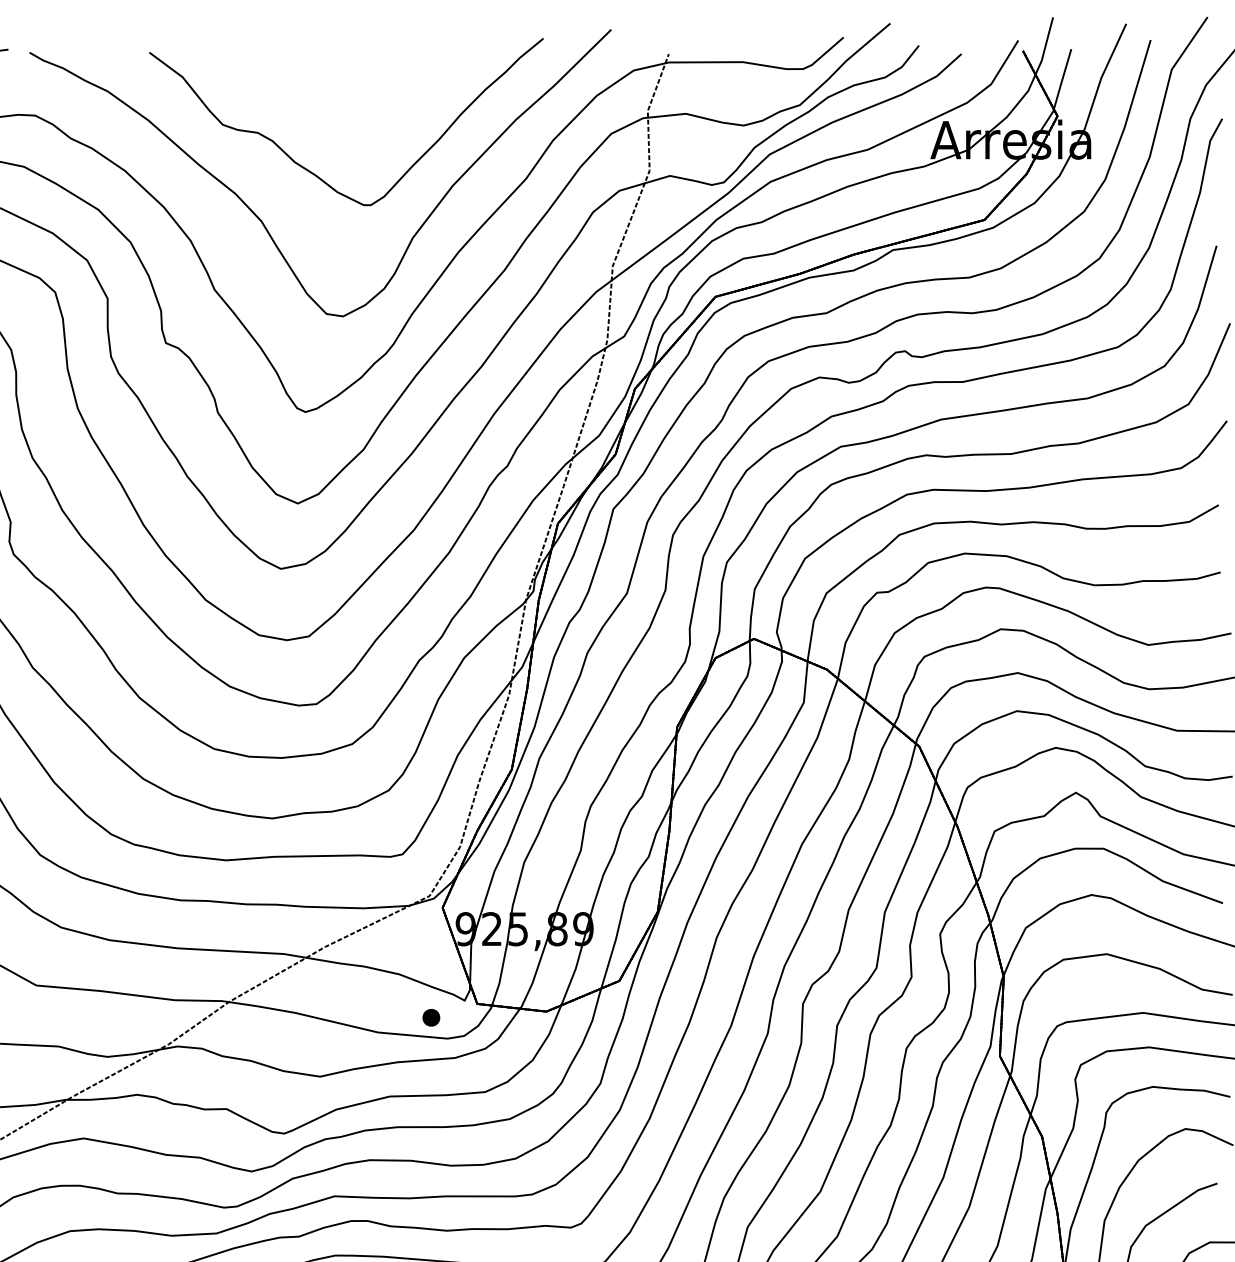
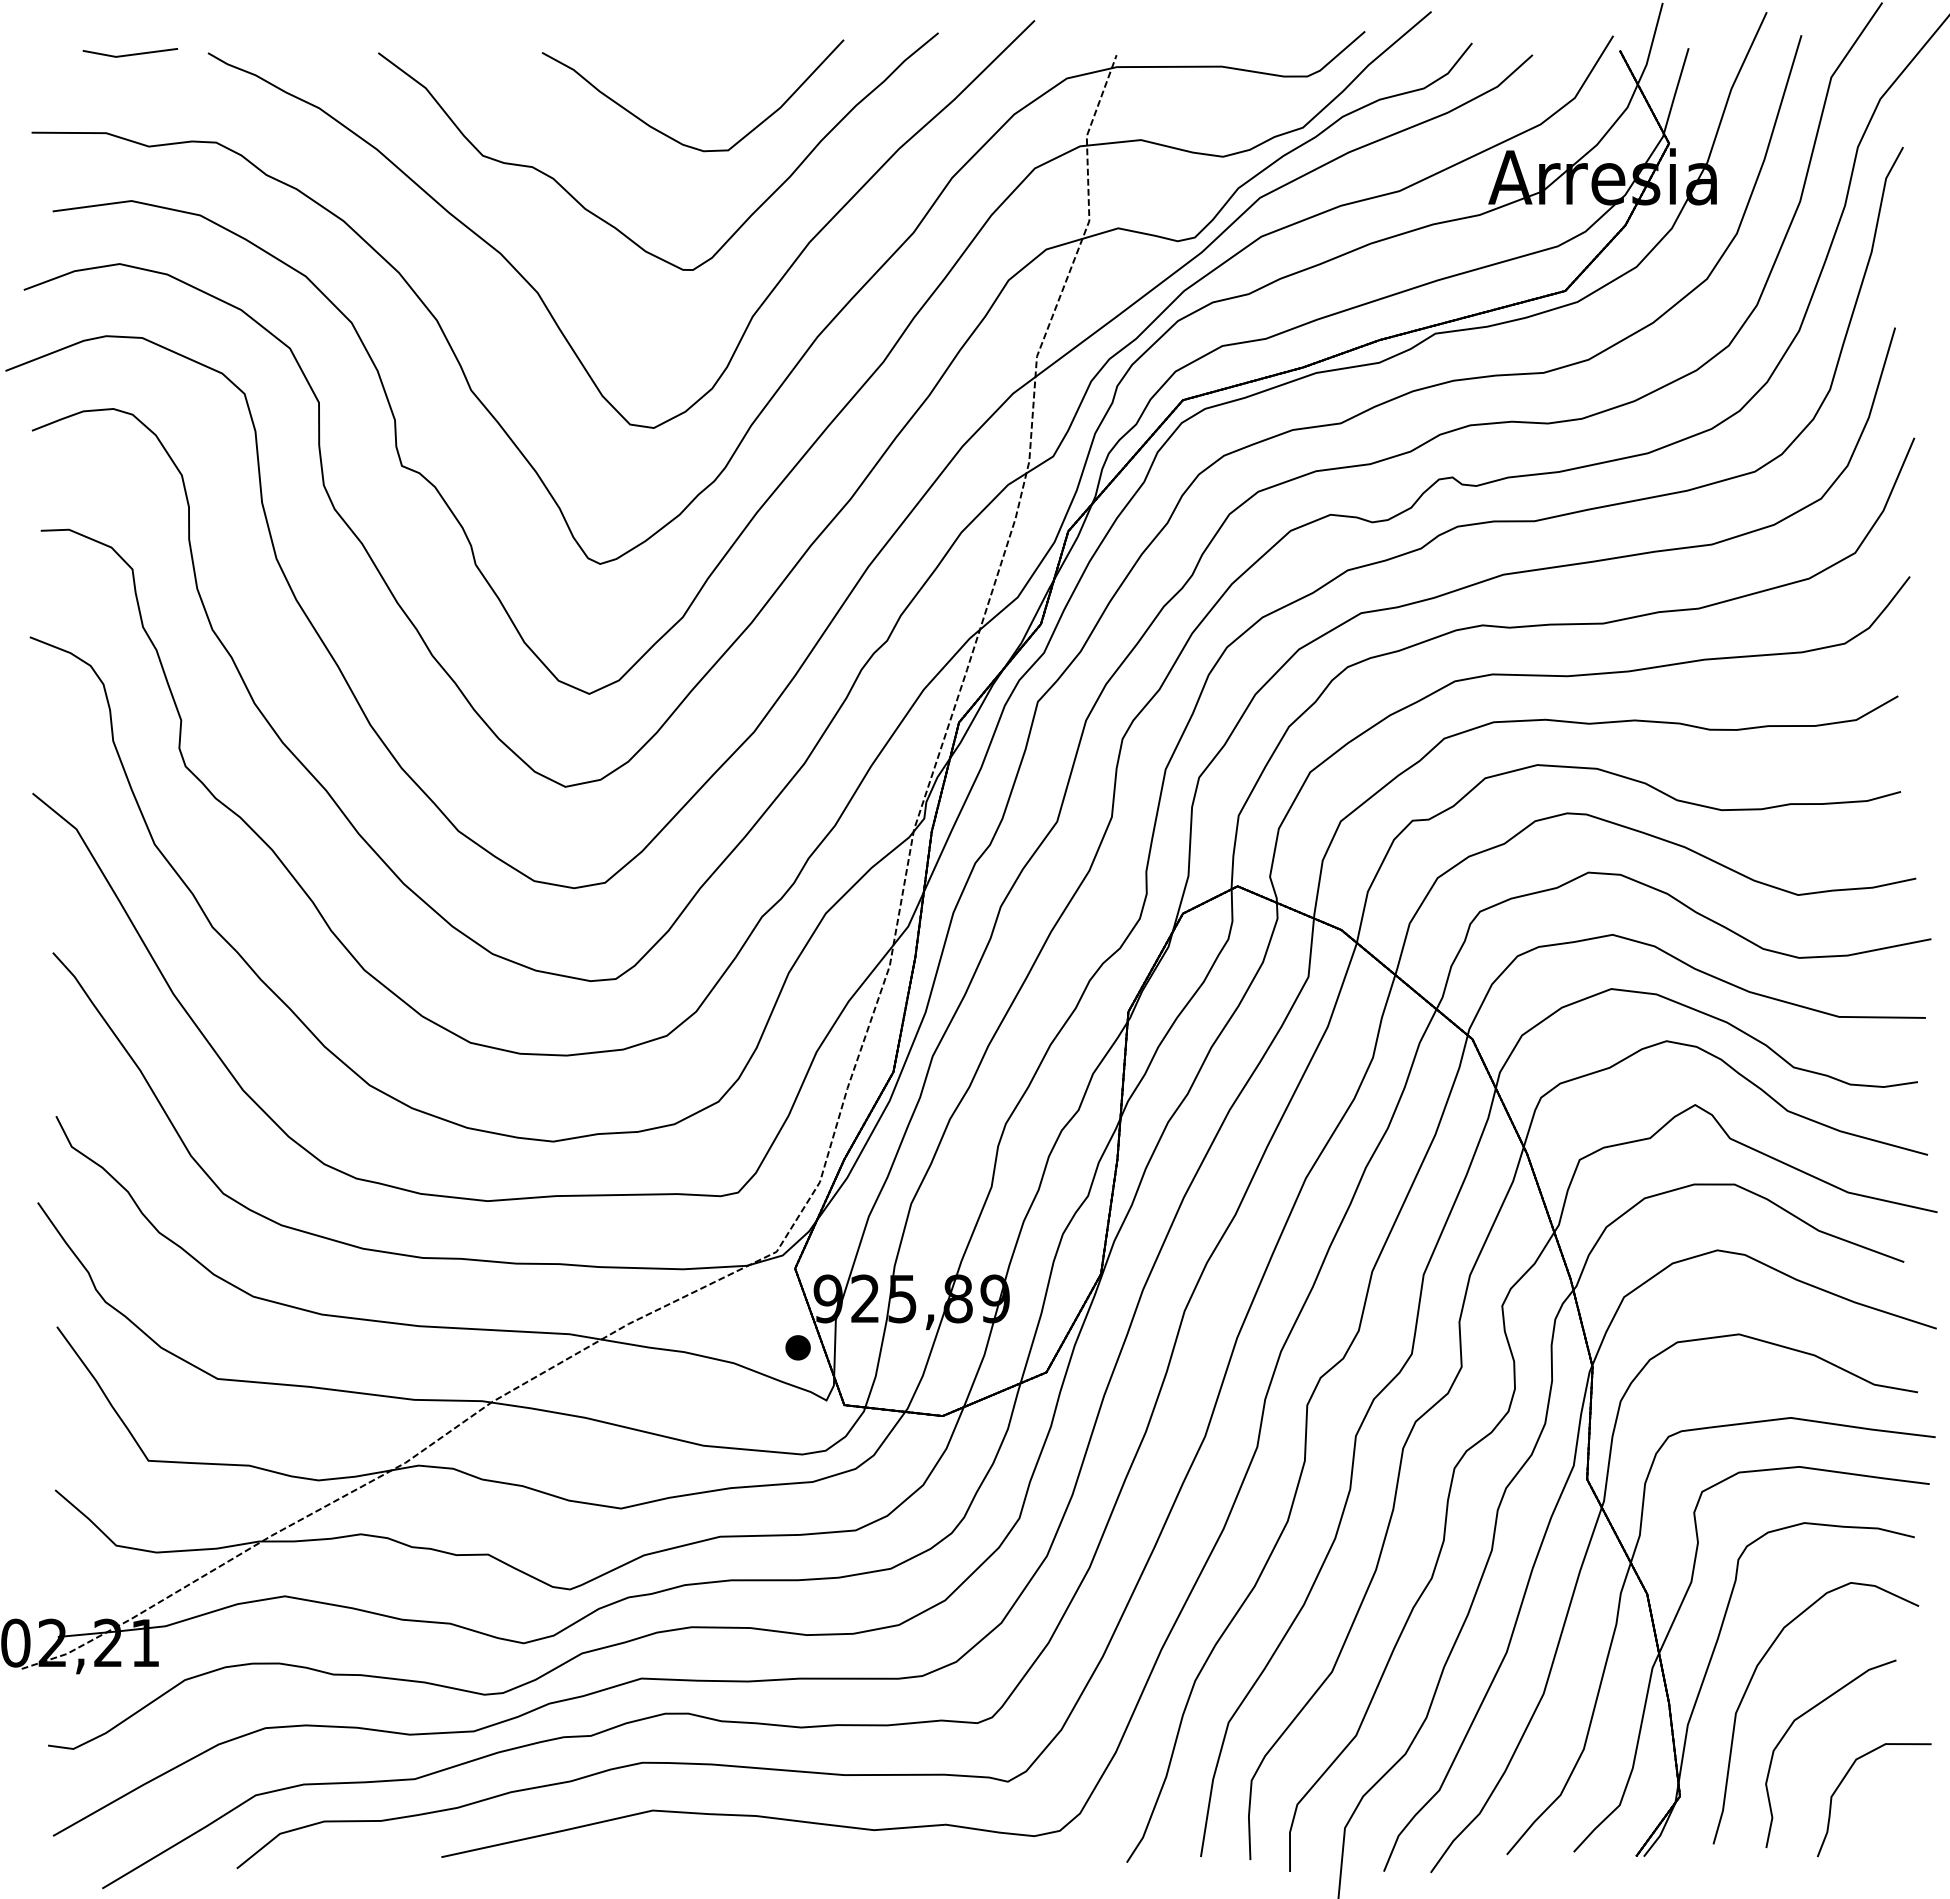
part: (356, 112) -> (672, 137), added
part: (430, 1017) -> (797, 1347), moved

